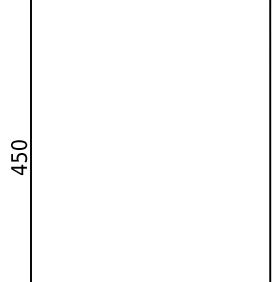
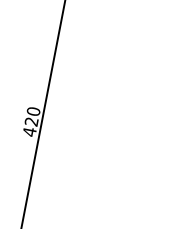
text: (19, 157) -> (32, 121), 450 -> 420

